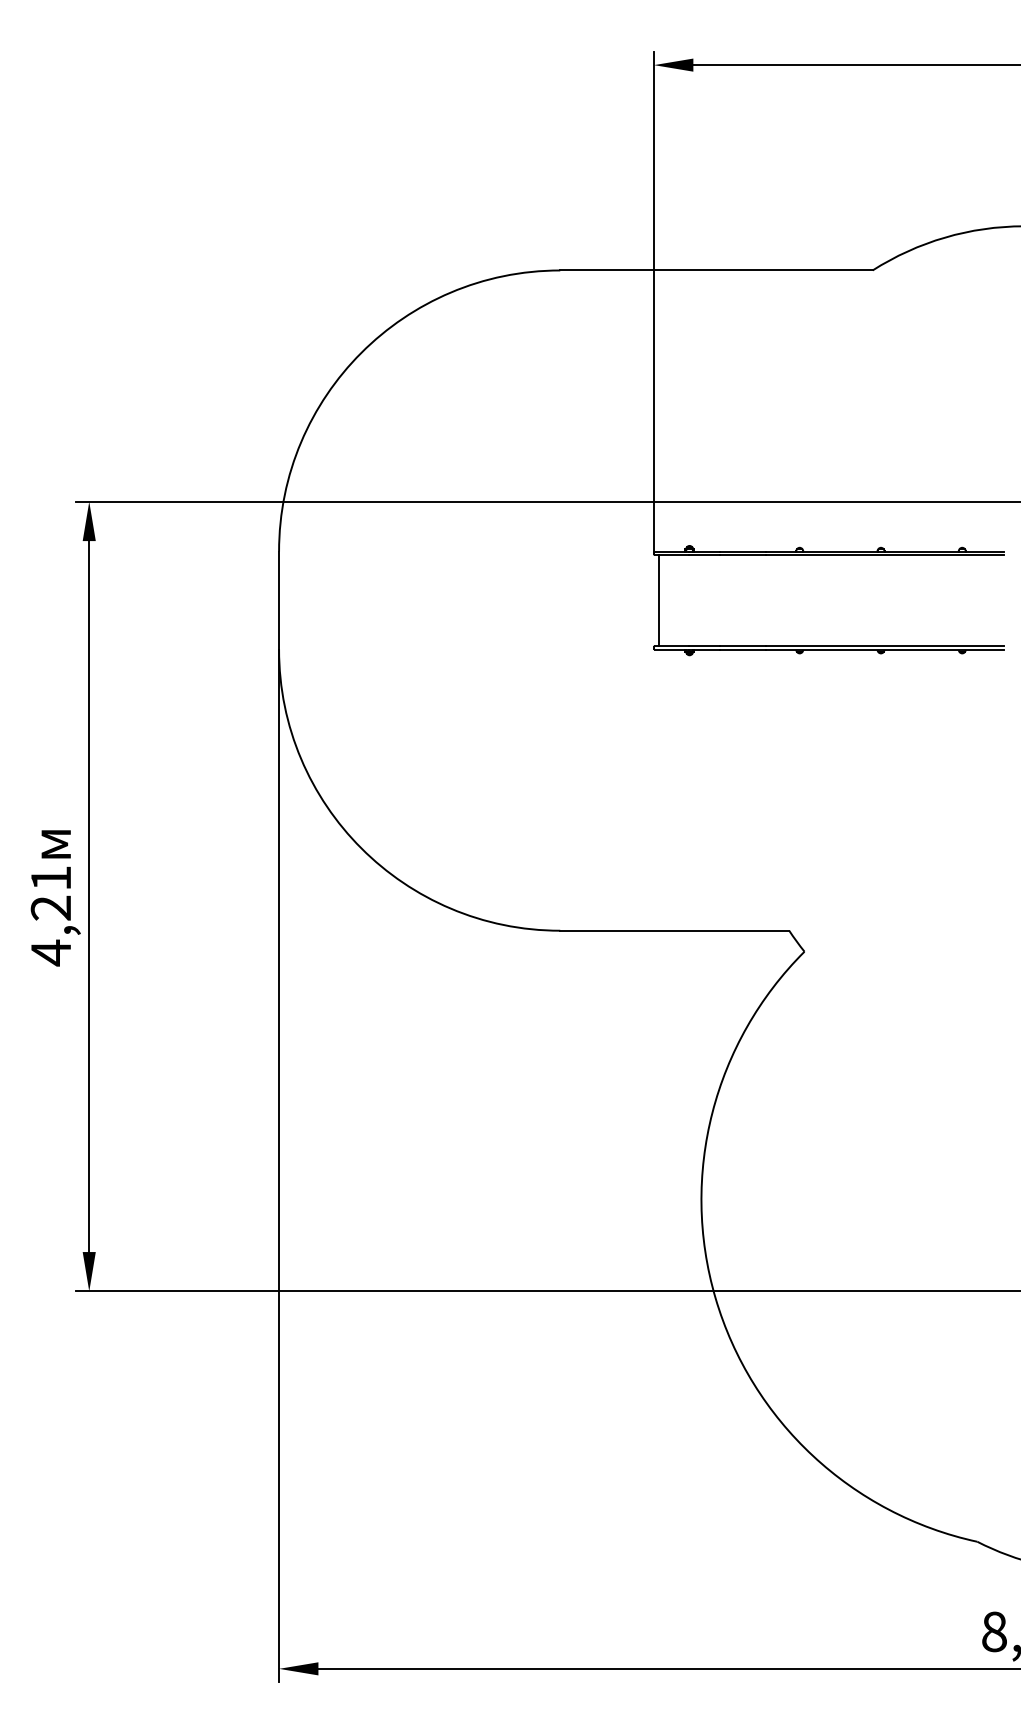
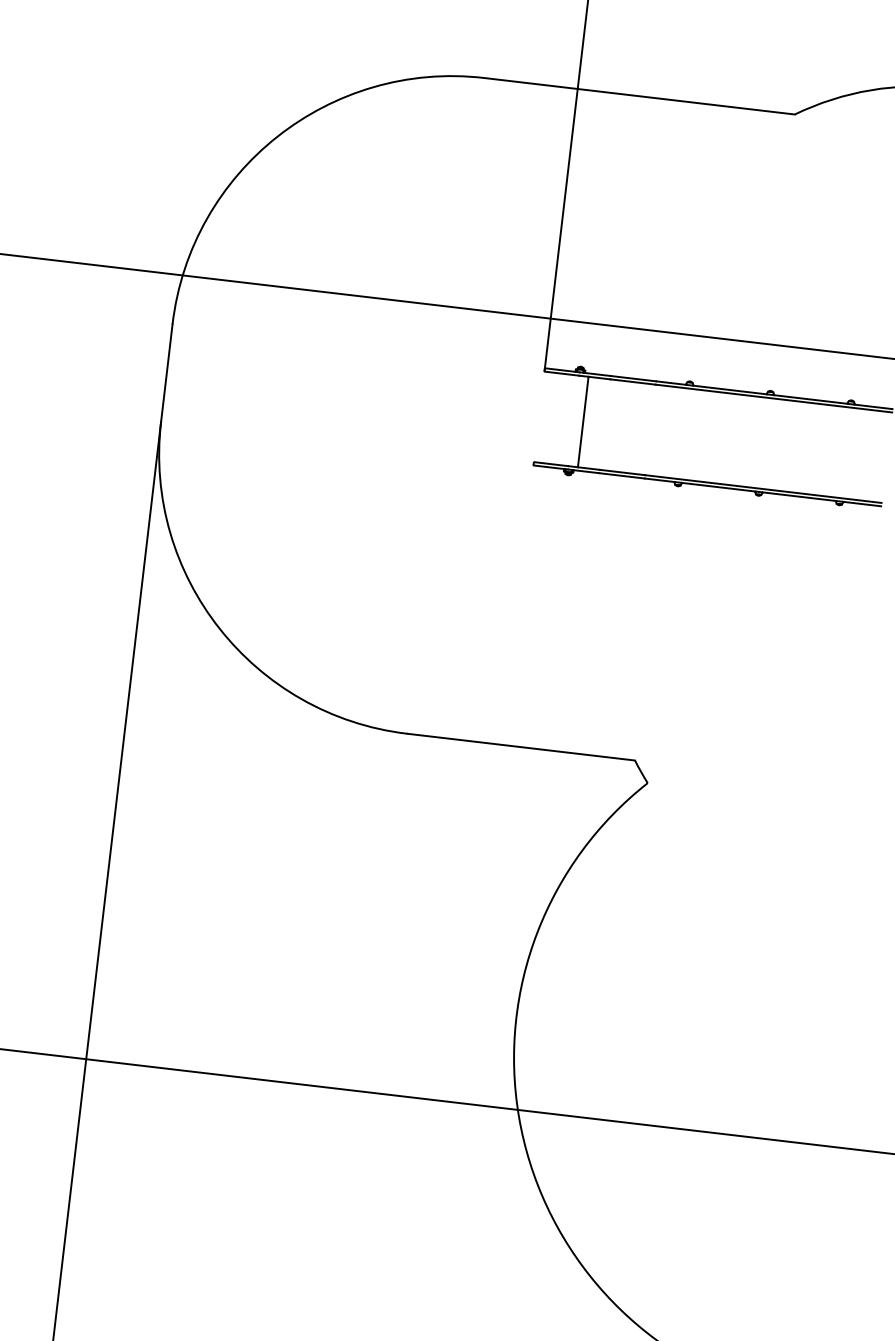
line: (659, 600) -> (583, 421), moved

